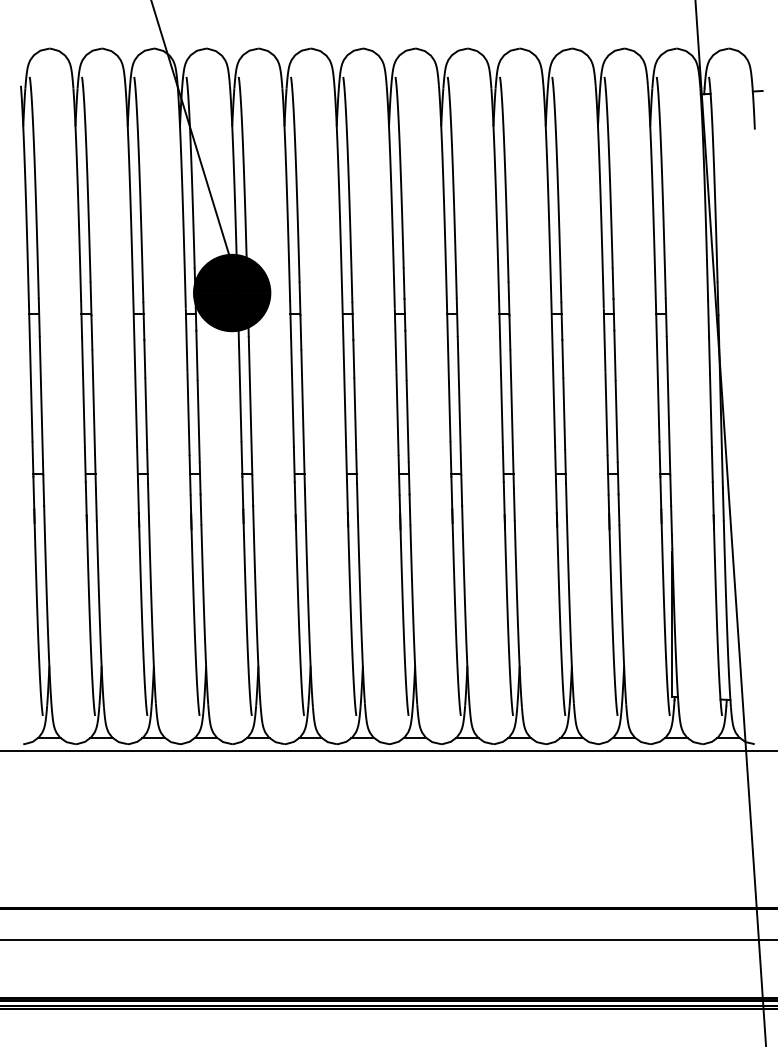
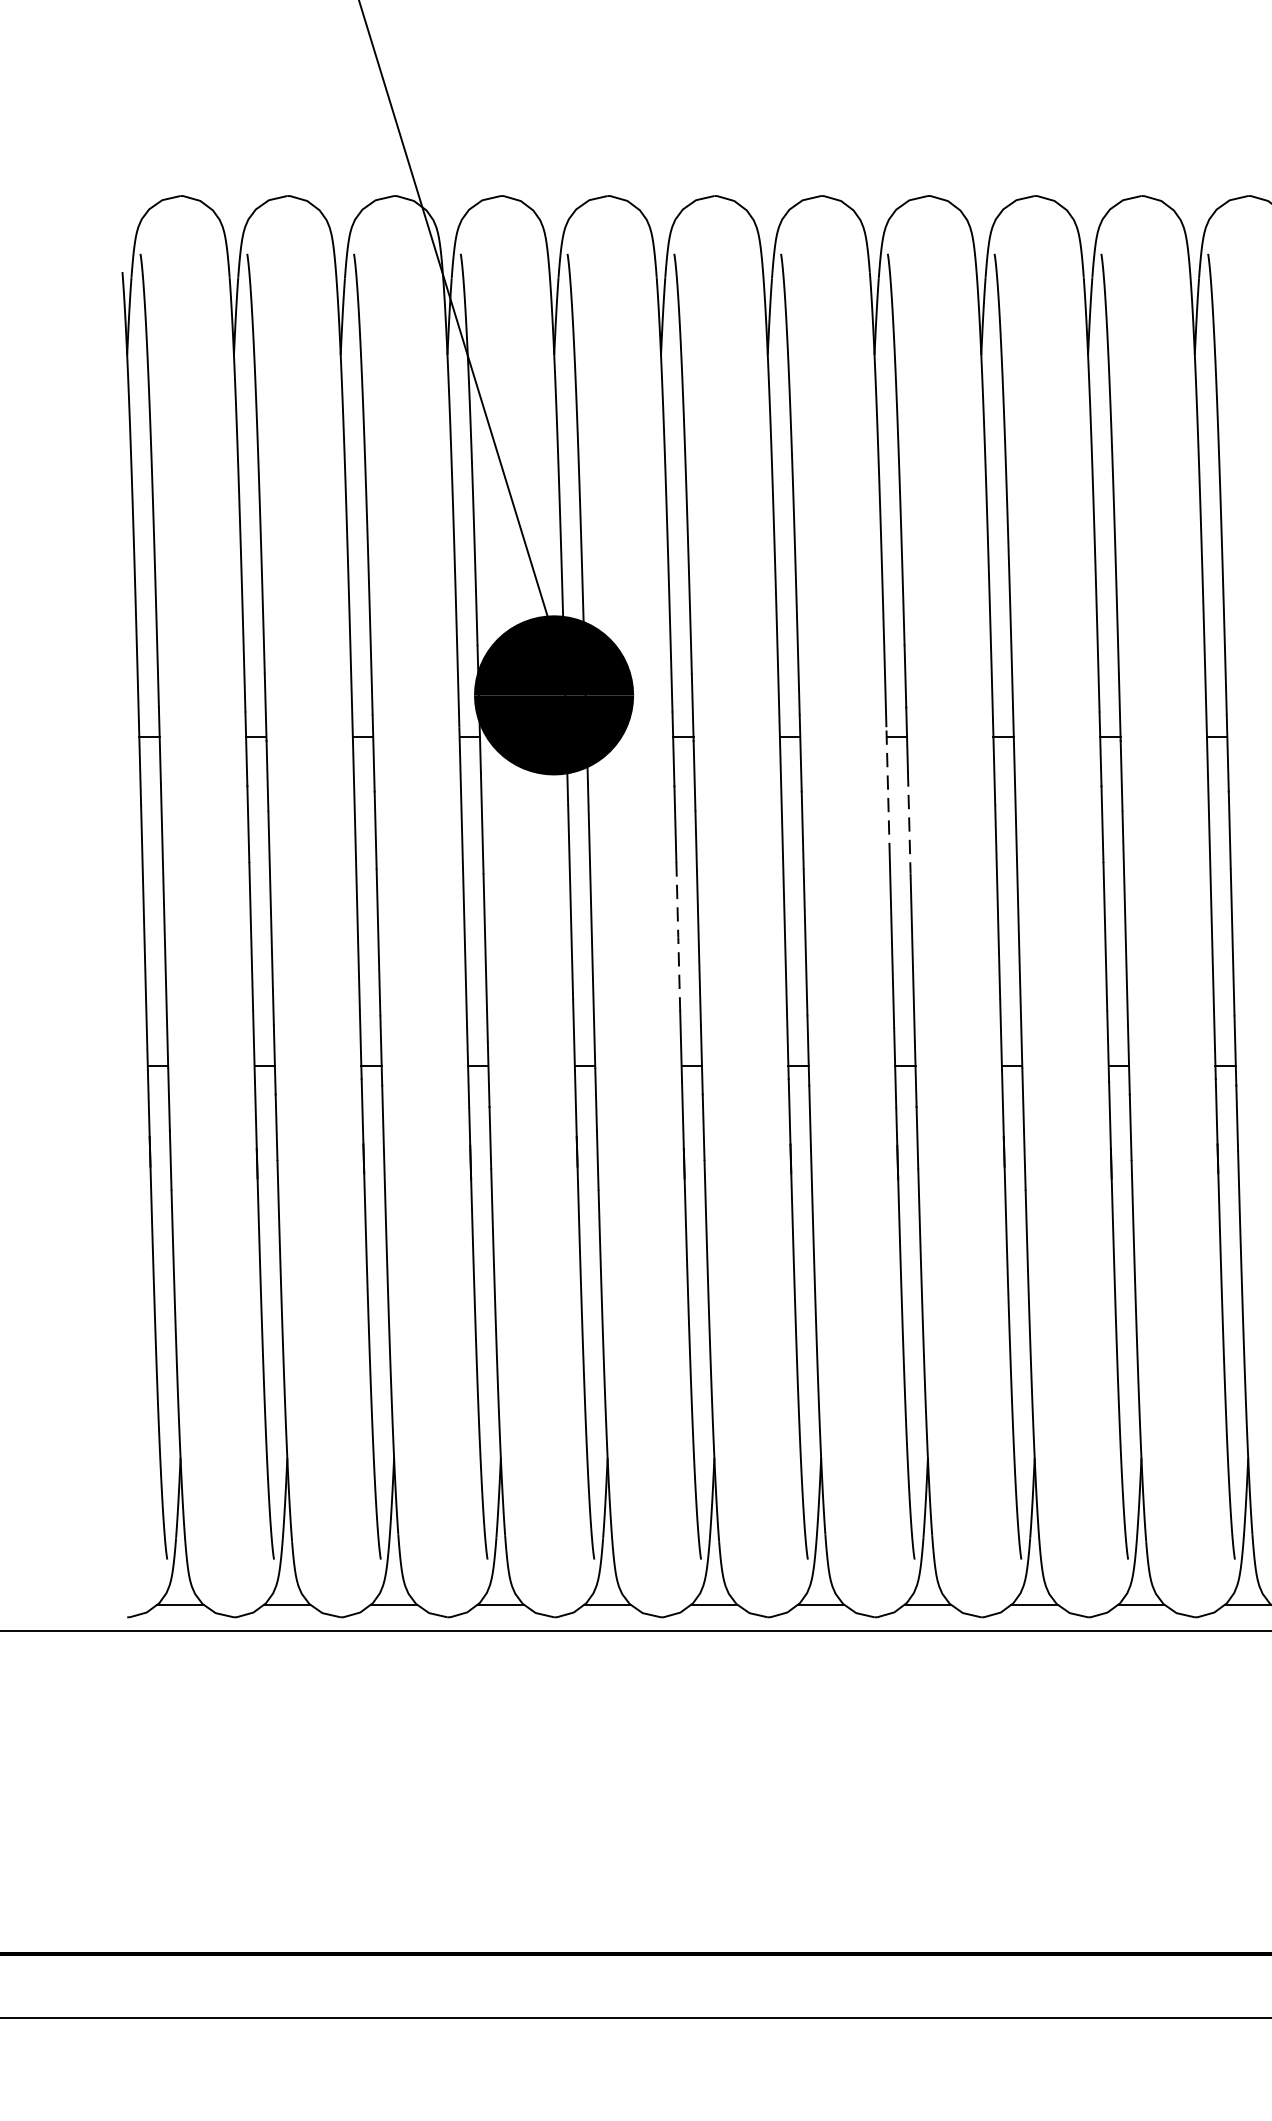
line: (395, 340) -> (887, 792), solid -> dashed
line: (405, 355) -> (908, 823), solid -> dashed
line: (292, 411) -> (677, 937), solid -> dashed

